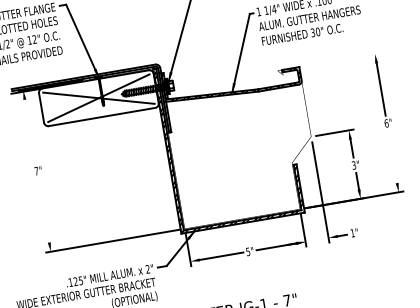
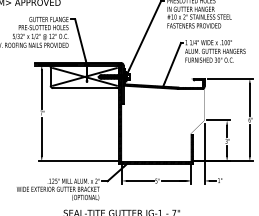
line: (340, 59) -> (229, 78), added
line: (29, 131) -> (41, 89), added
line: (391, 155) -> (249, 139), added
line: (43, 210) -> (41, 136), added

